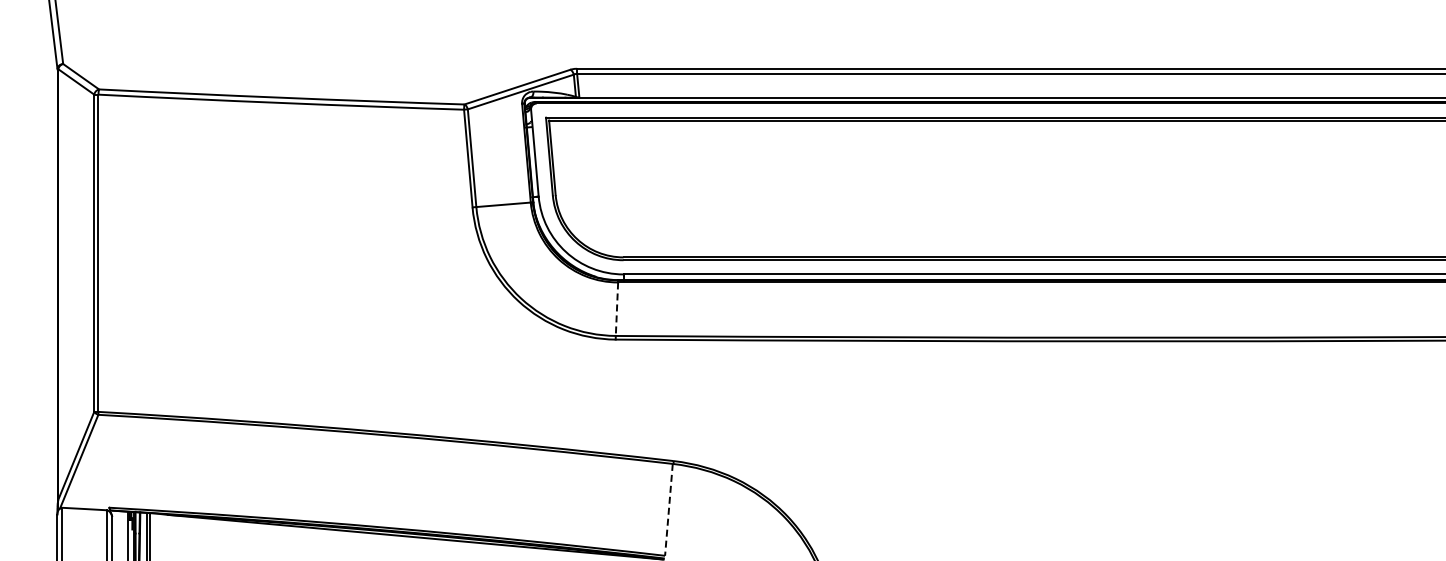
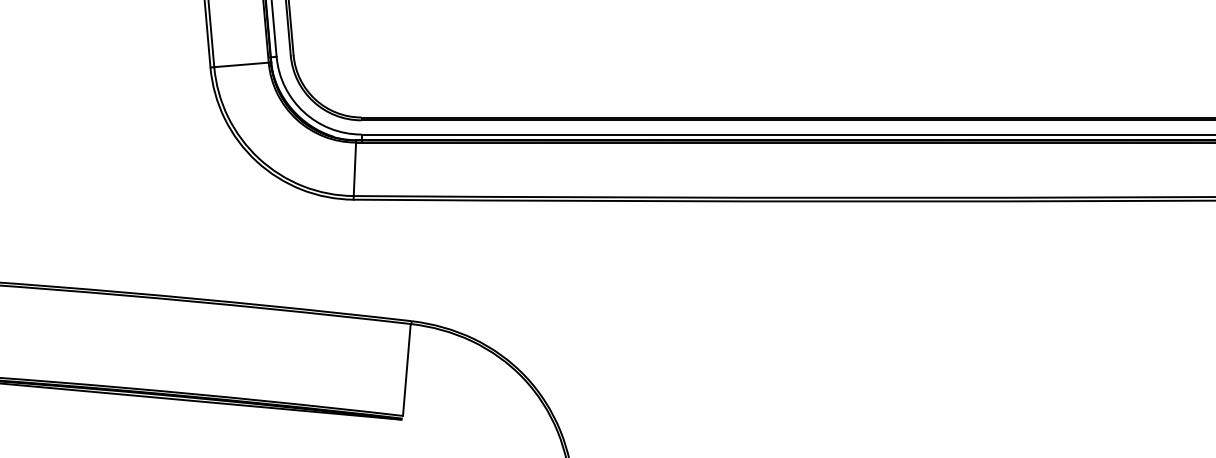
line: (616, 309) -> (354, 169), dashed -> solid
line: (668, 510) -> (406, 370), dashed -> solid

